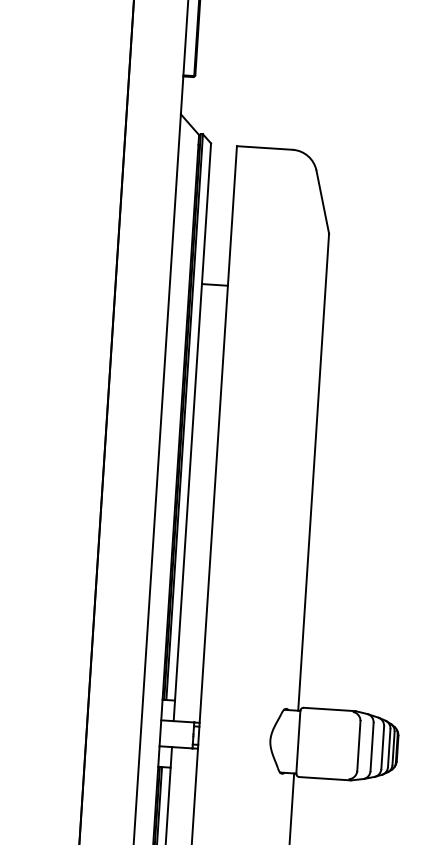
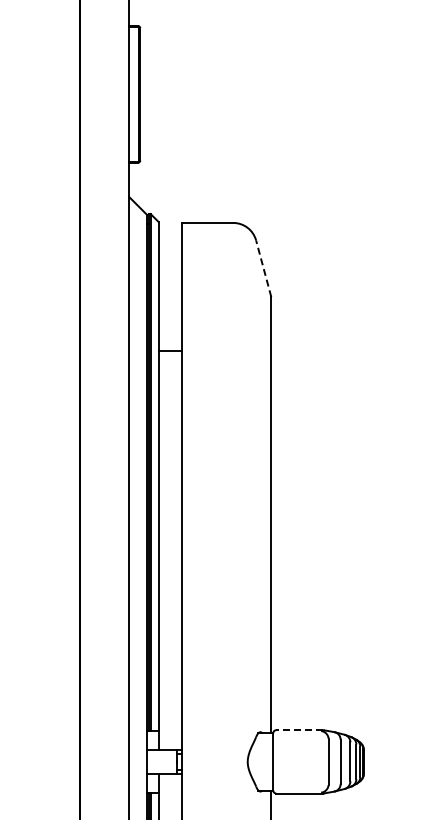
line: (322, 201) -> (263, 268), solid -> dashed
line: (329, 709) -> (299, 730), solid -> dashed

